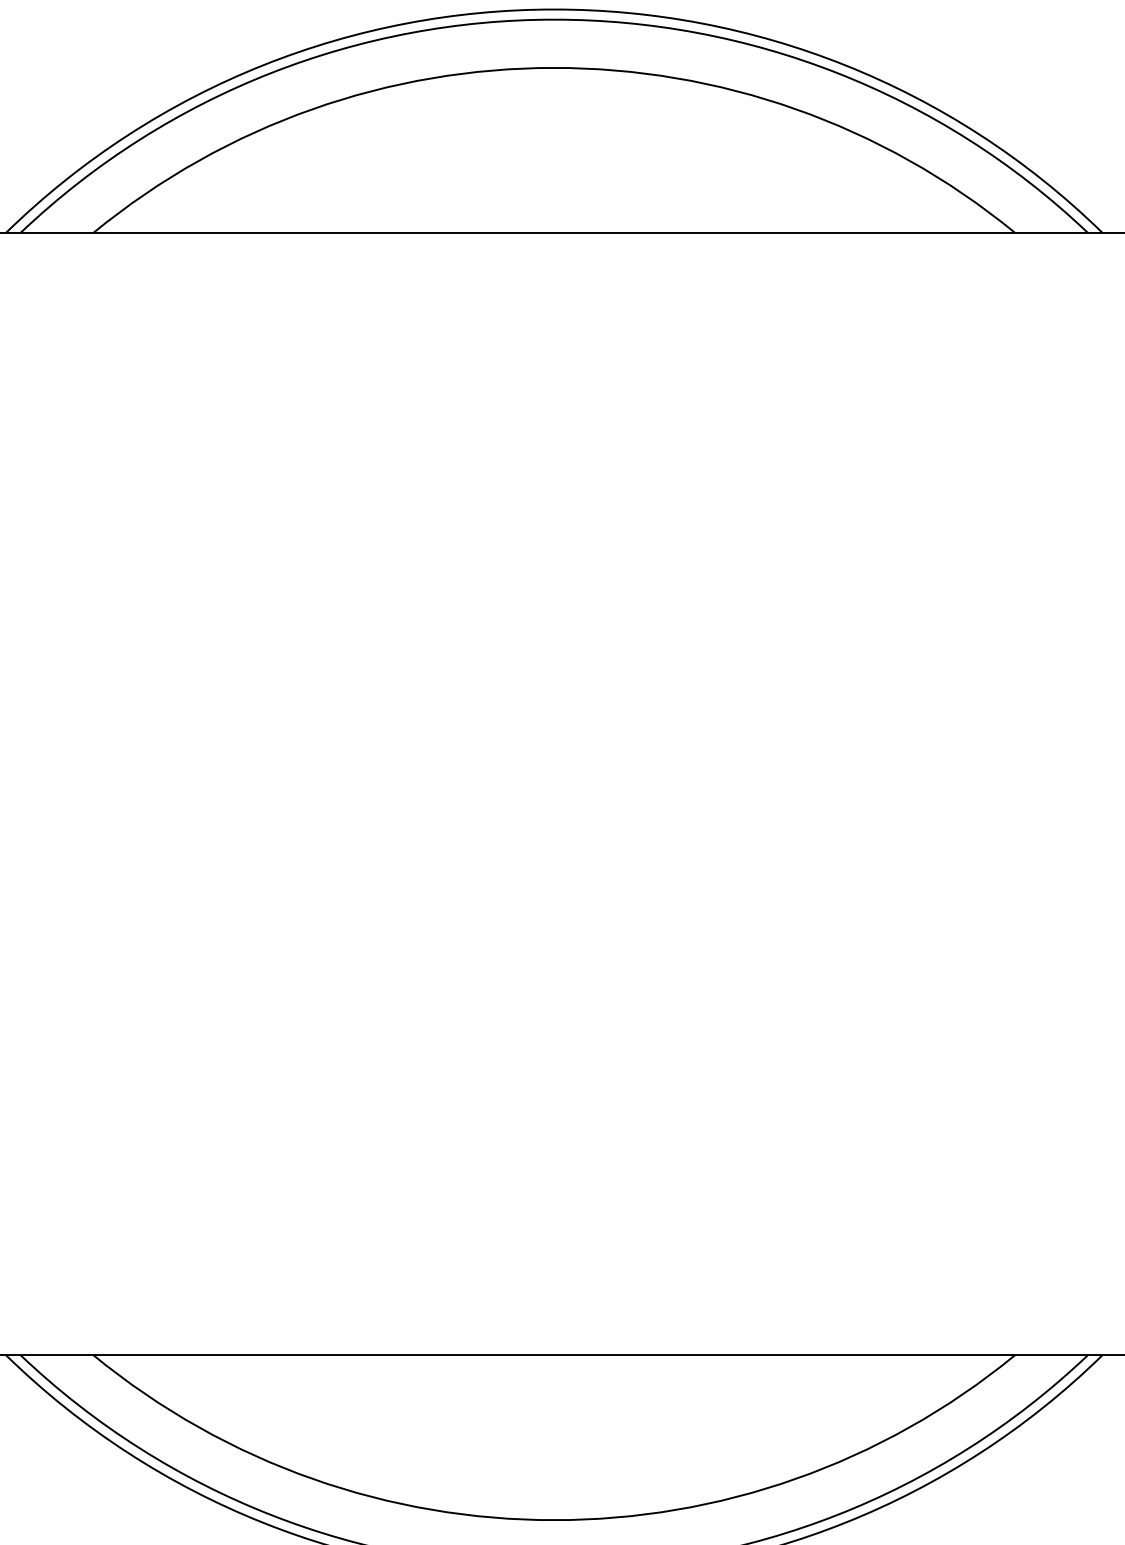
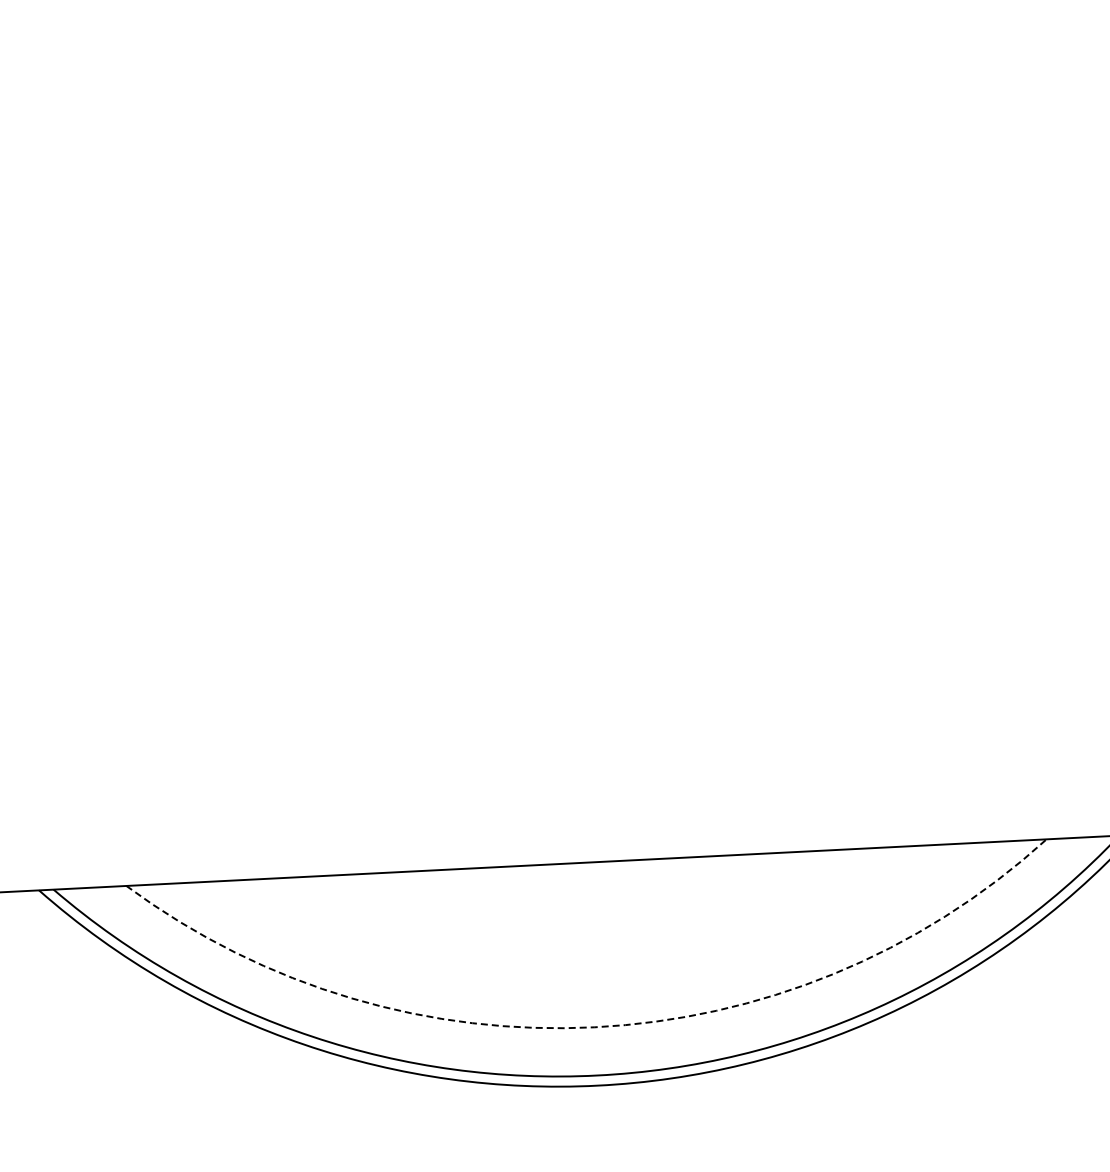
arc: (554, 1520) -> (595, 1027), solid -> dashed

